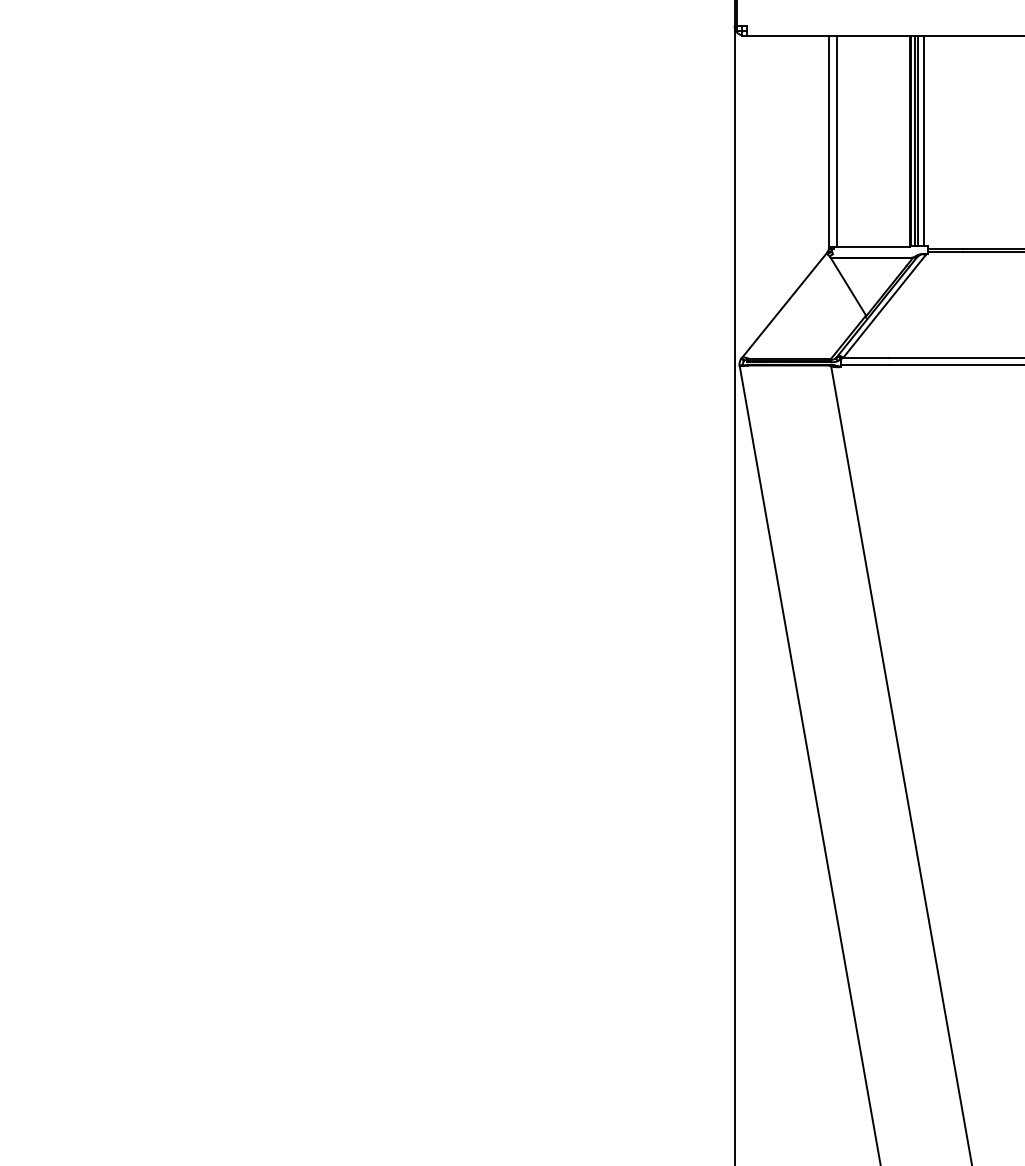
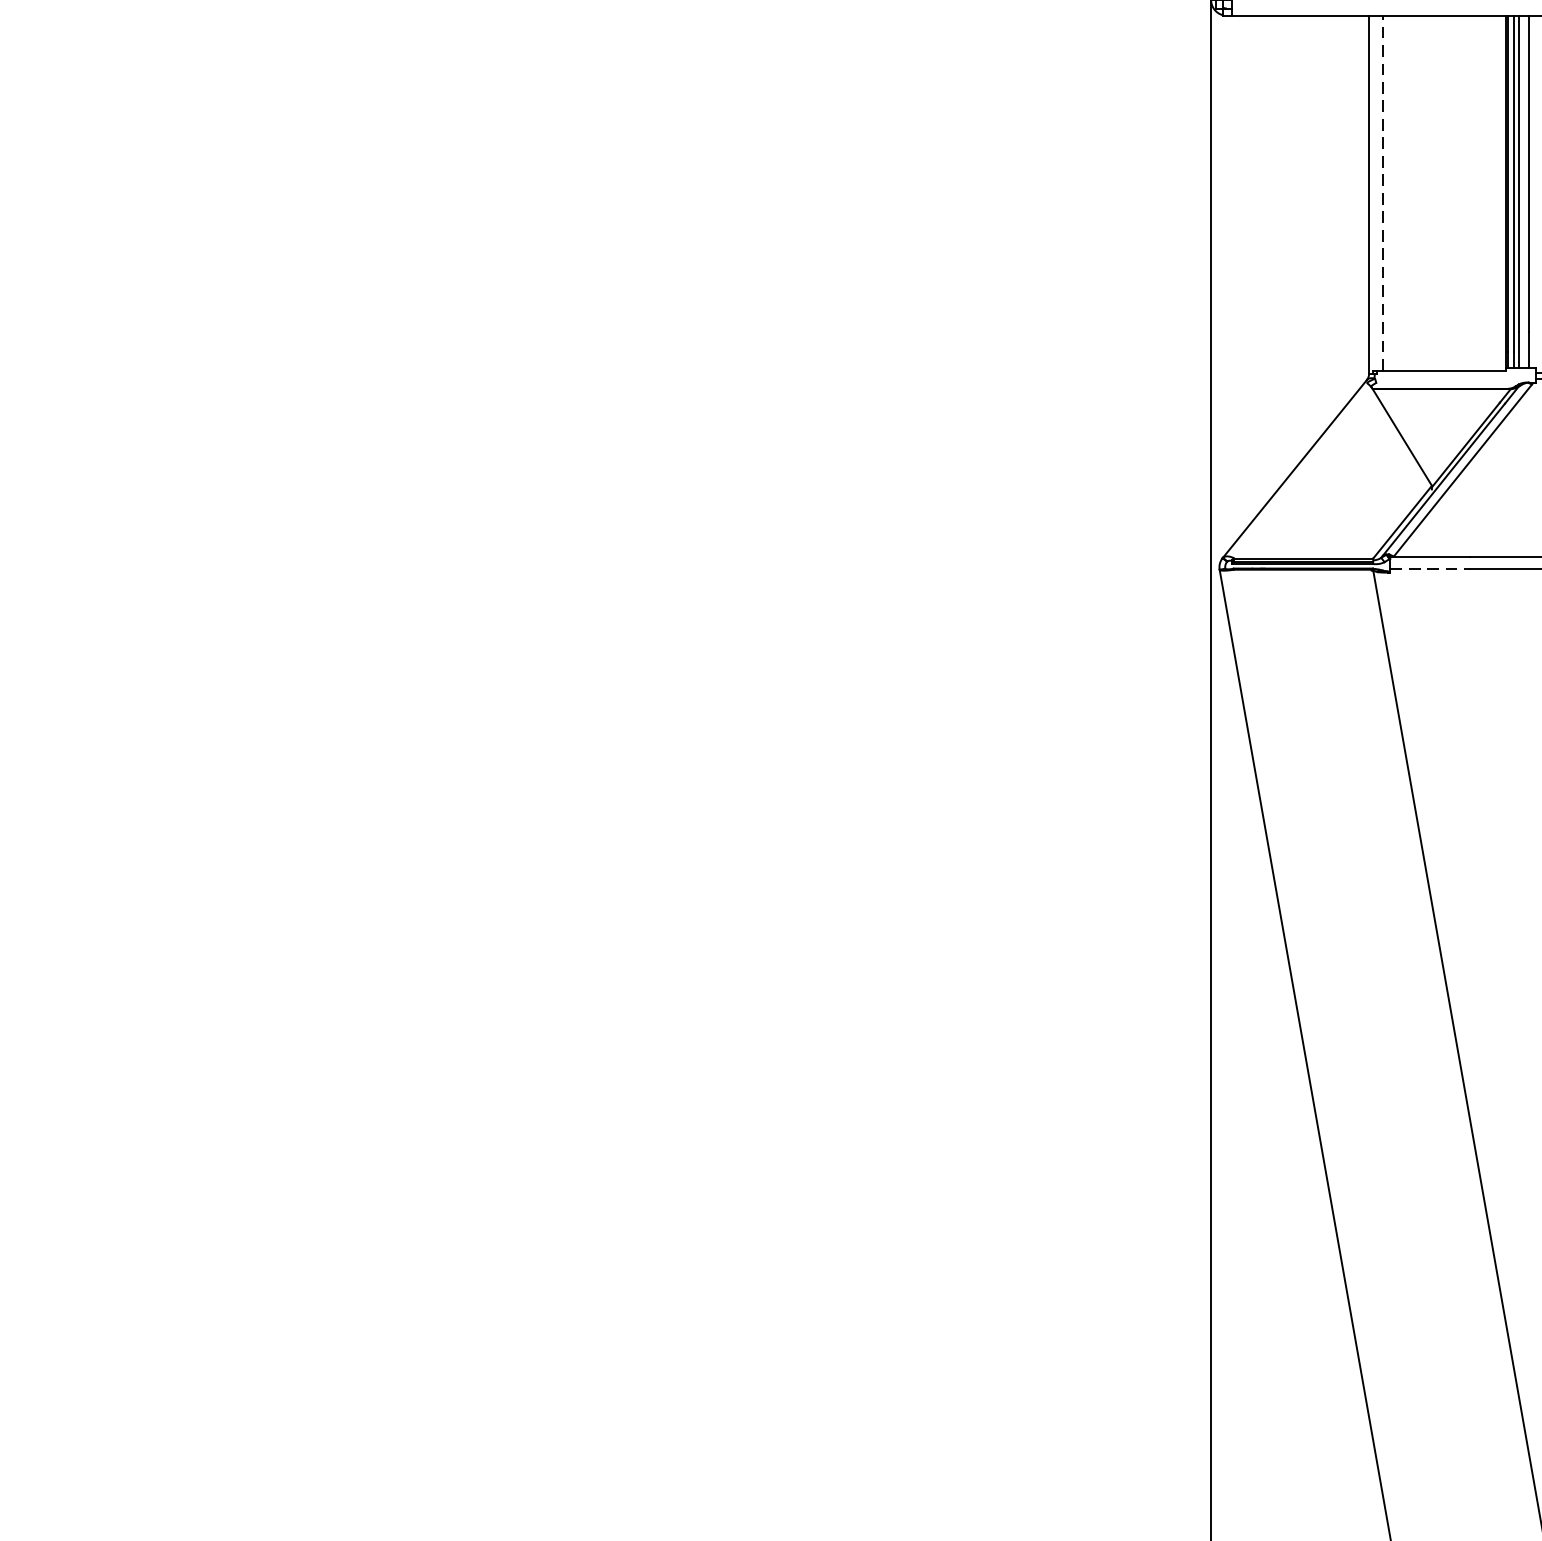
line: (837, 141) -> (1383, 193), solid -> dashed
line: (865, 364) -> (1430, 568), solid -> dashed

